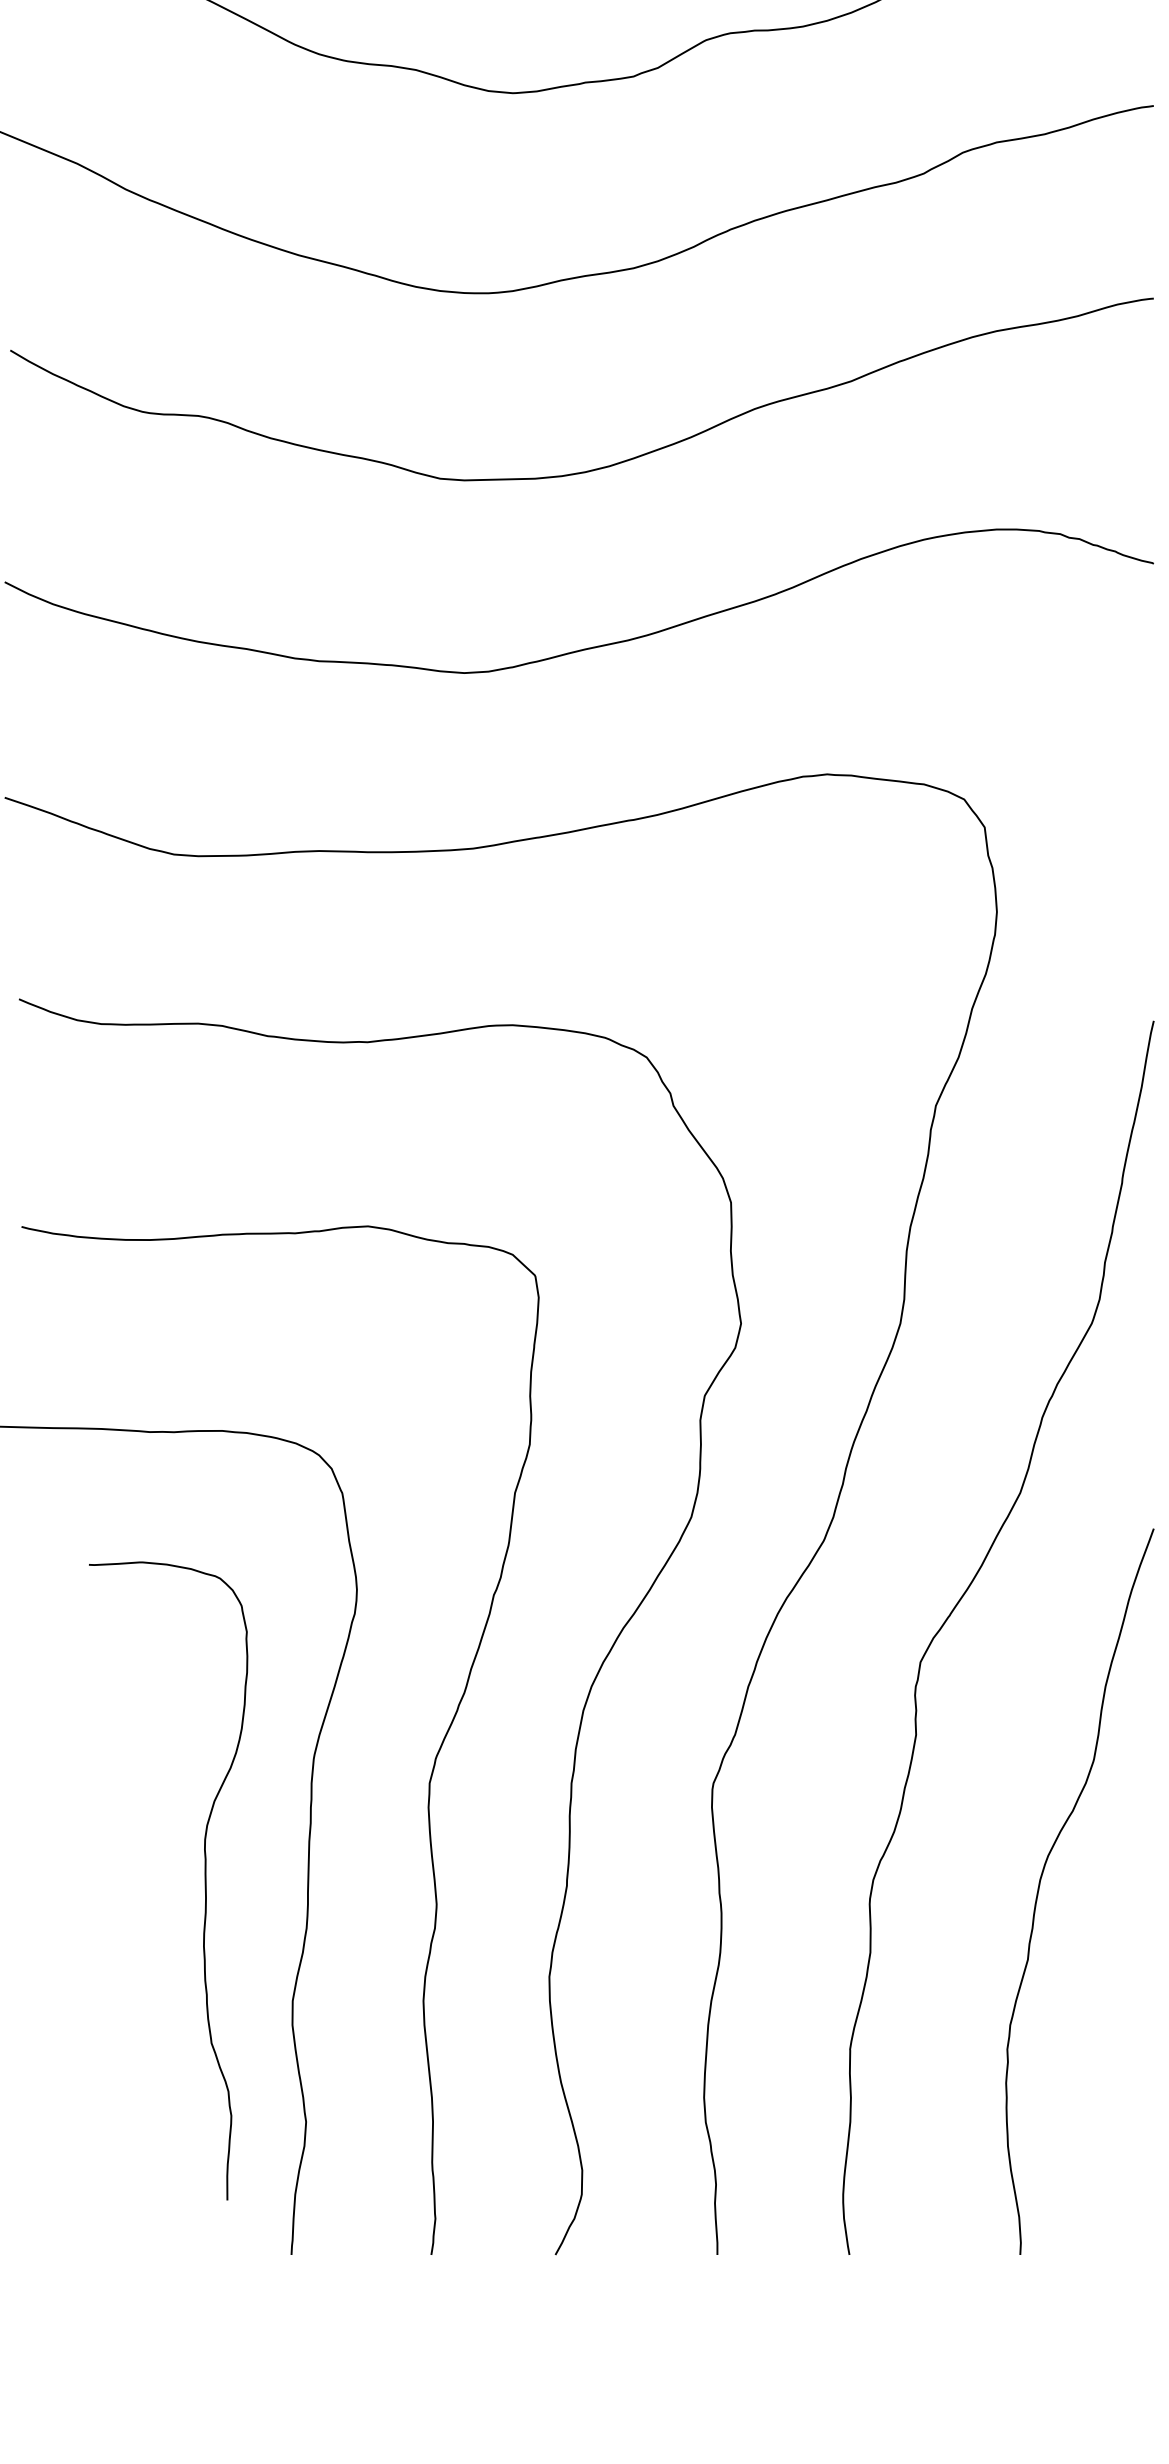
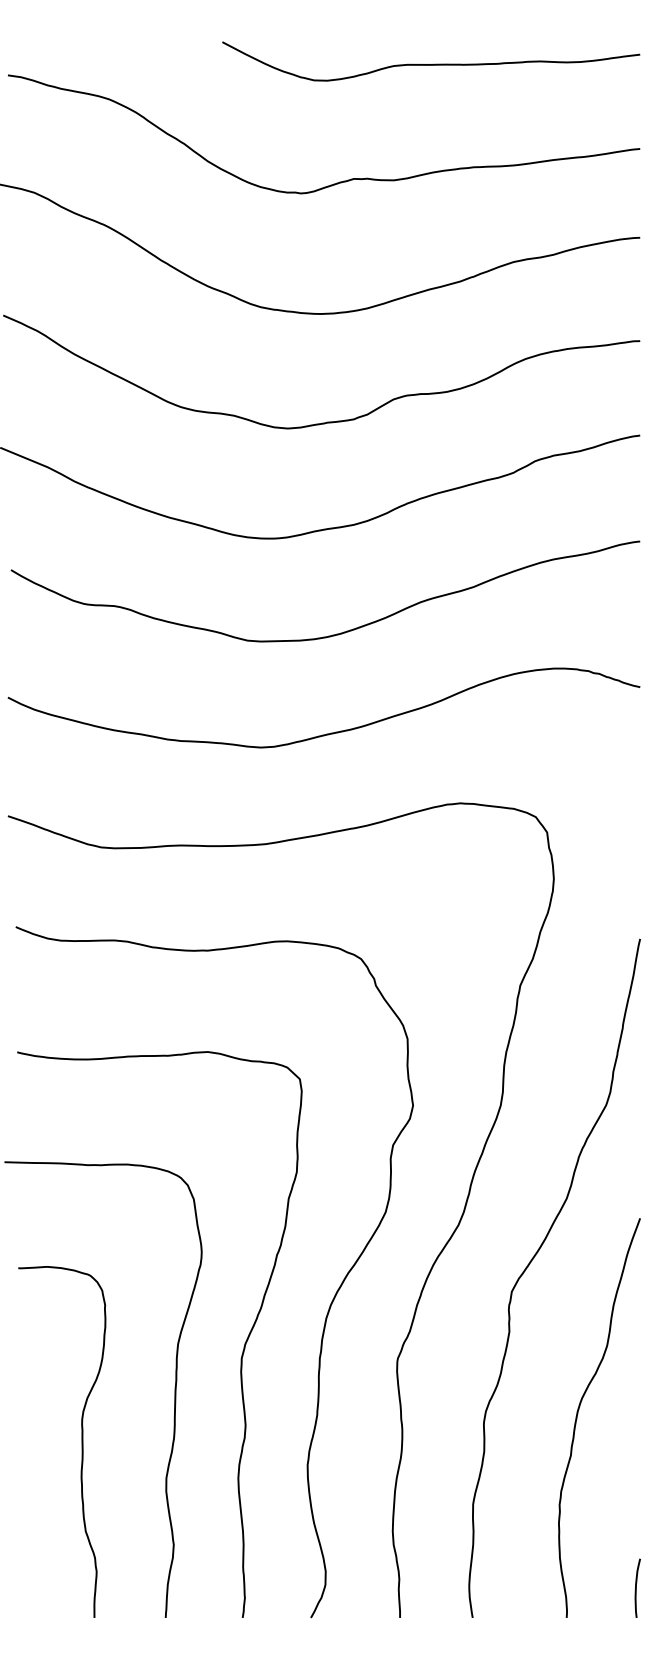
curve: (203, 1879) -> (81, 1441), moved
curve: (1147, 2199) -> (636, 1587), added

